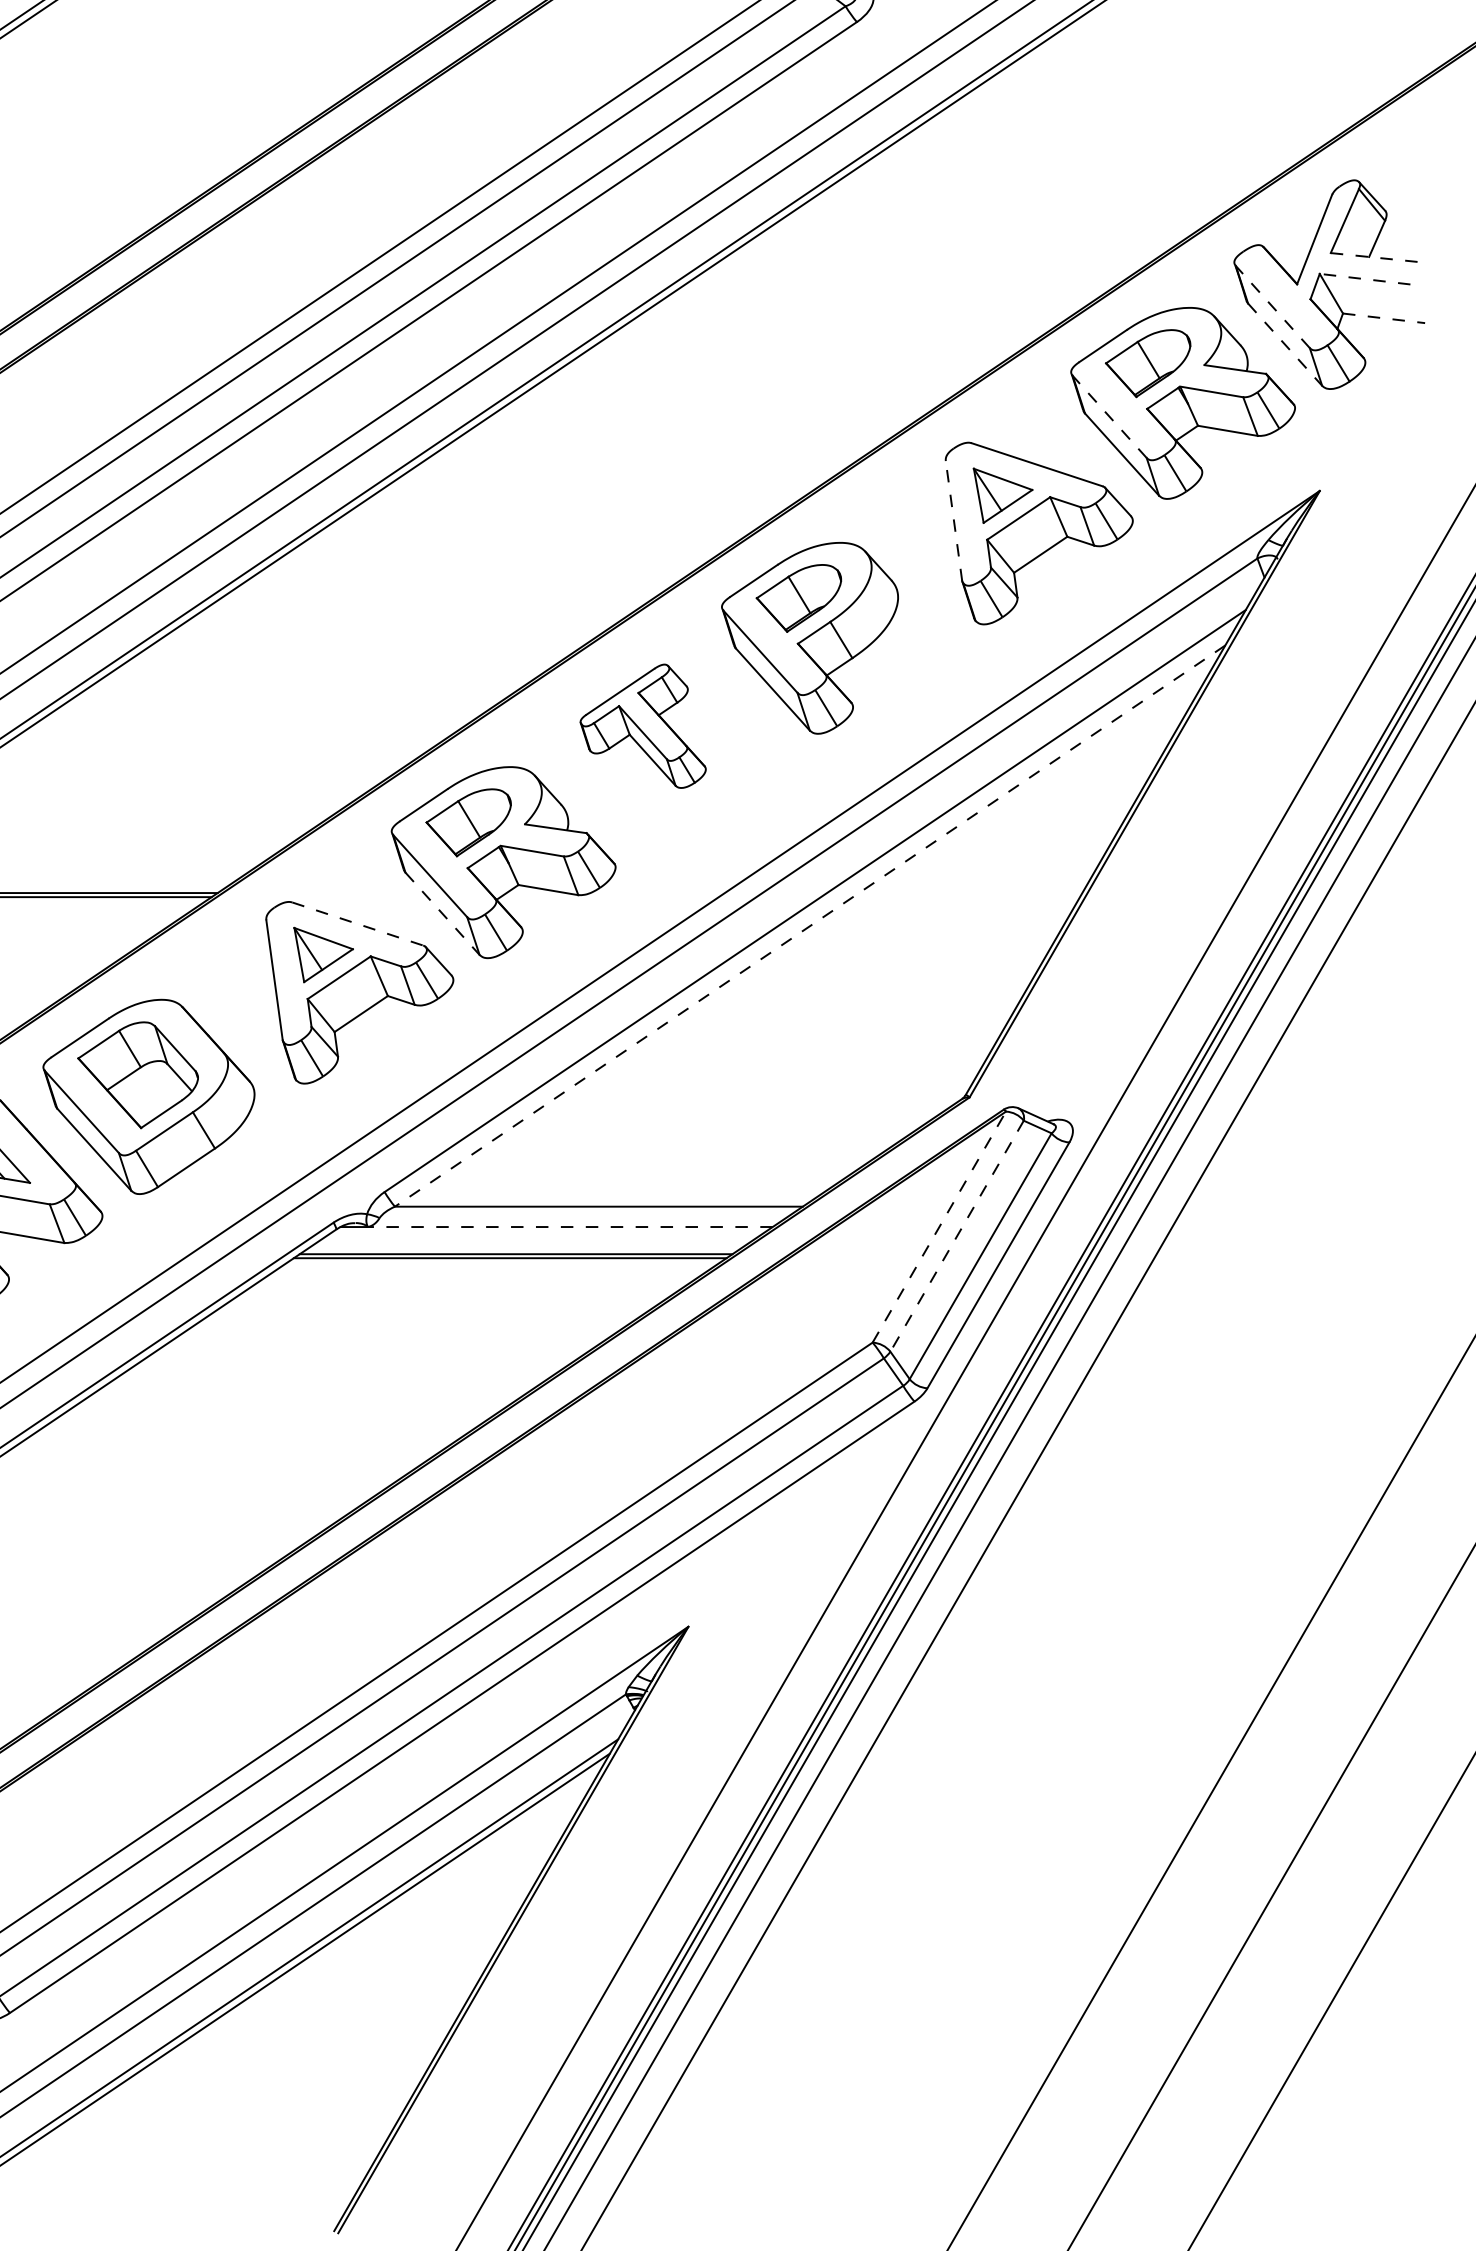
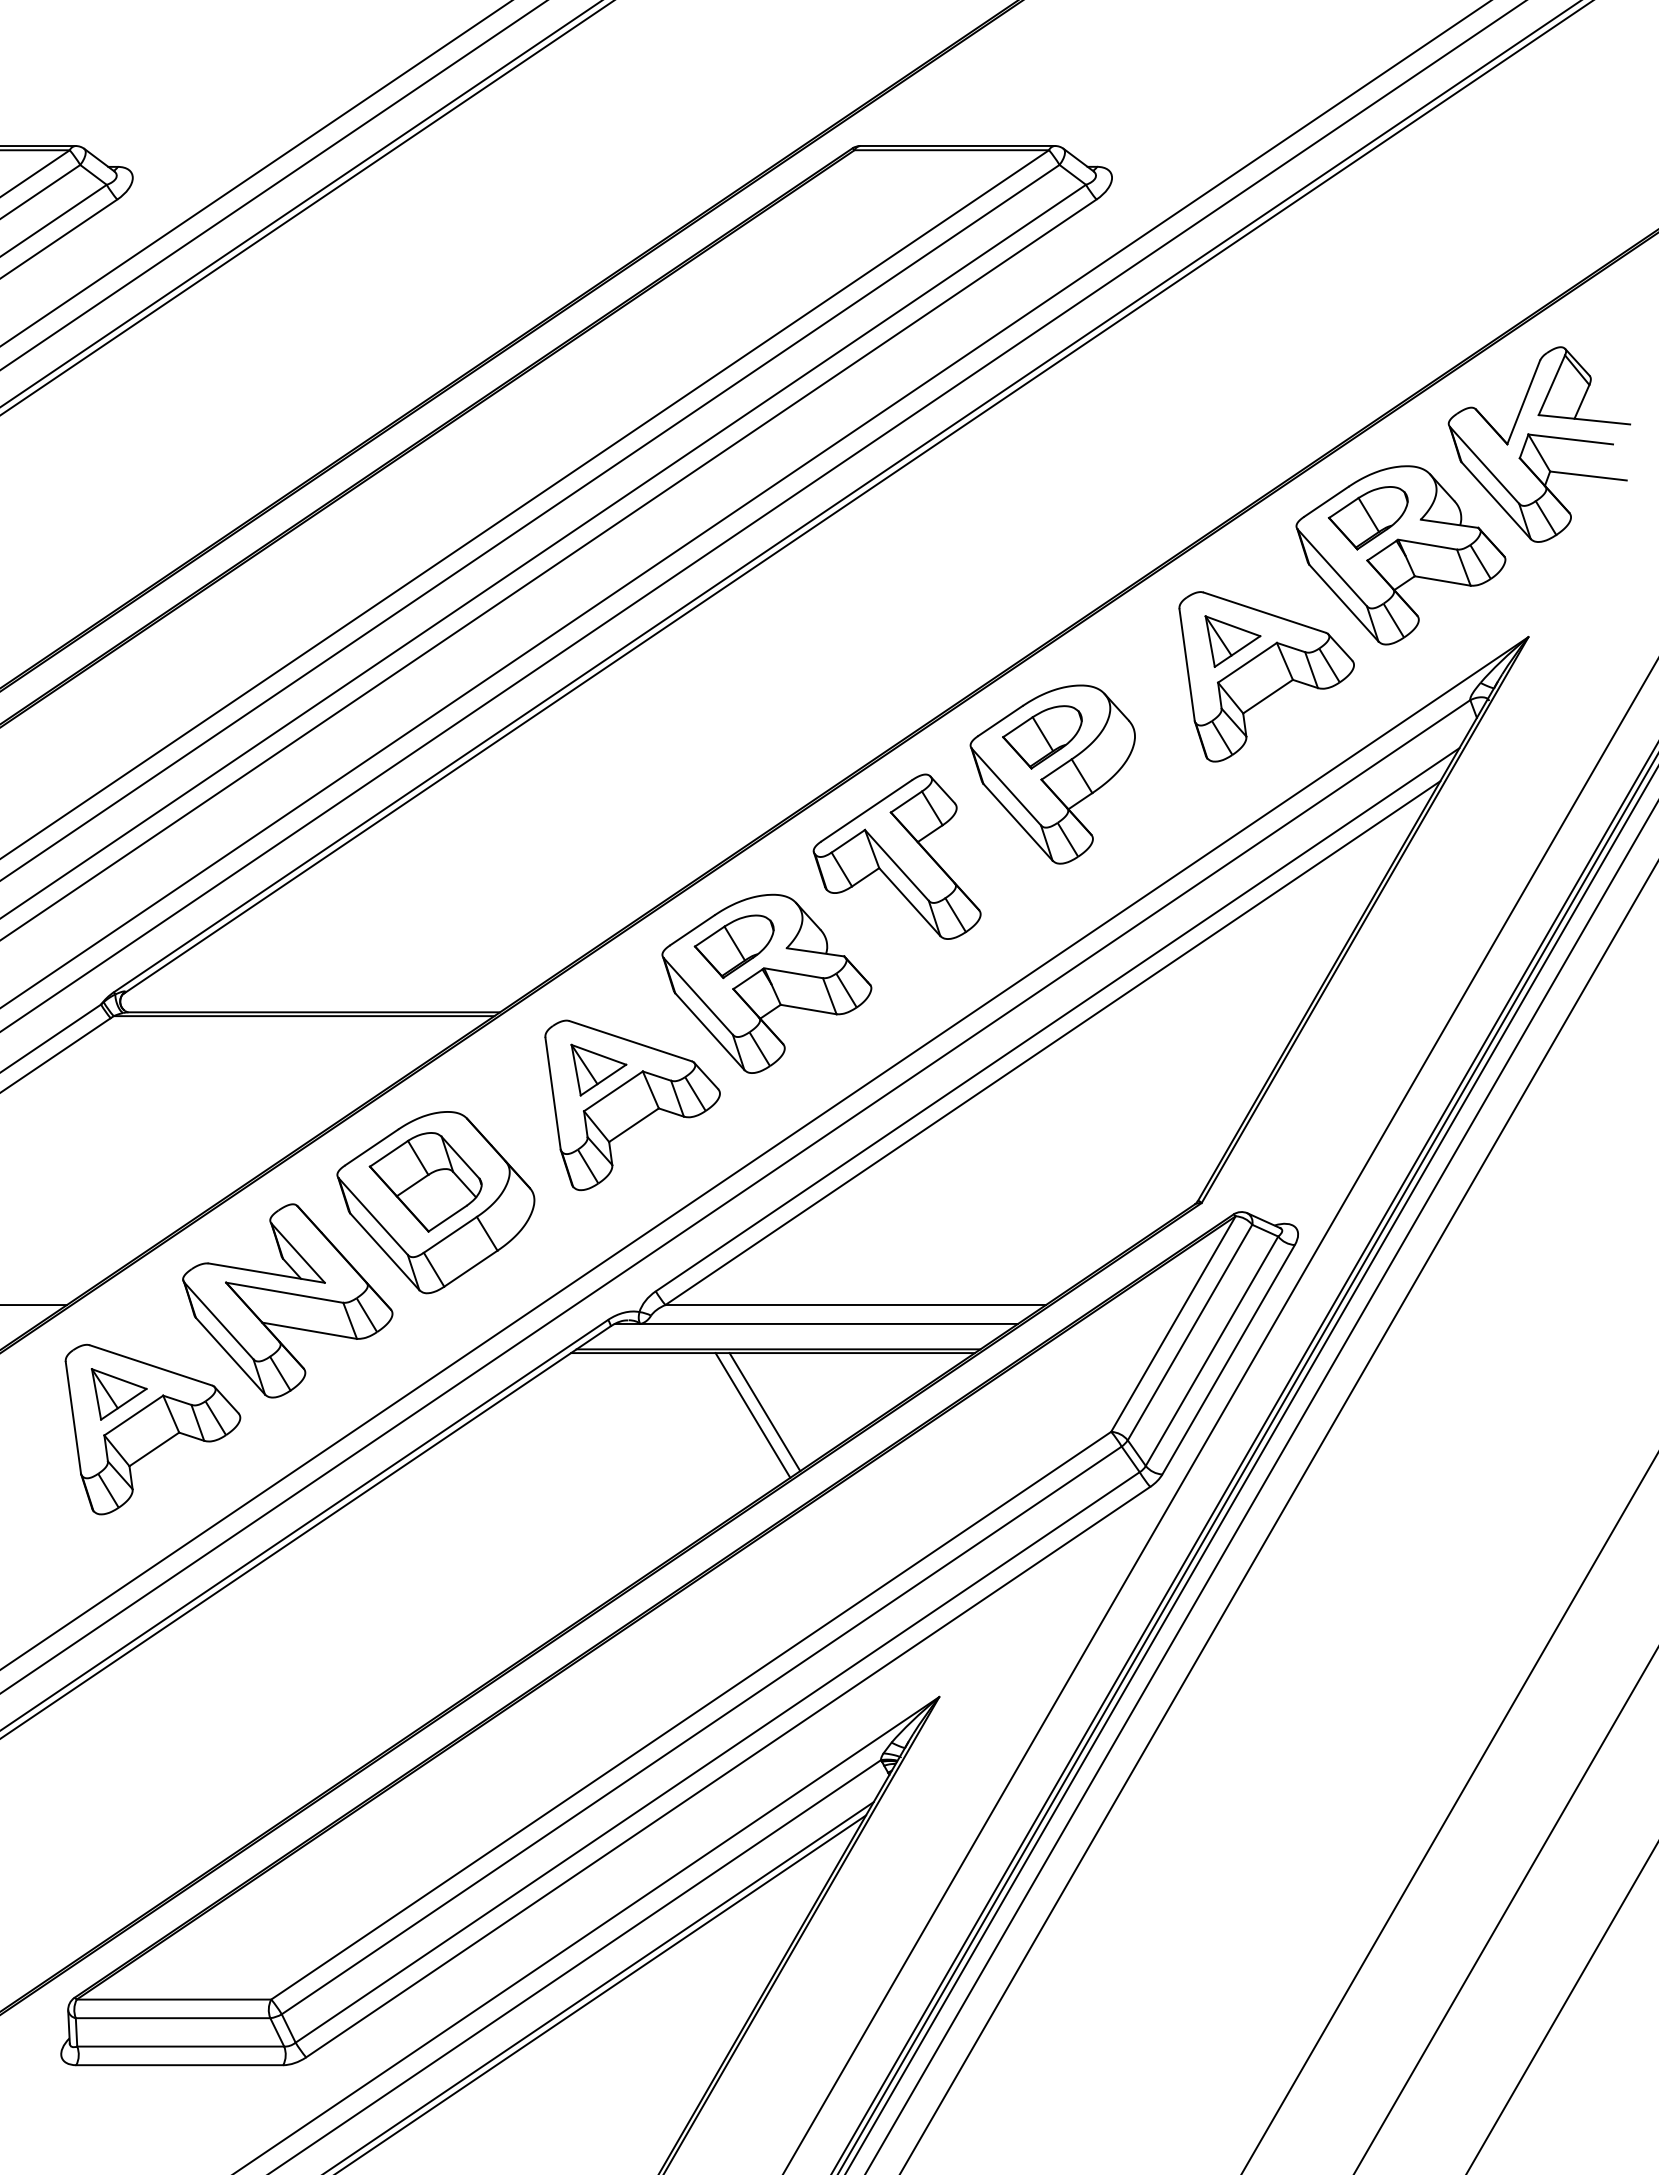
line: (1379, 257) -> (1584, 419), dashed -> solid
line: (1364, 279) -> (1570, 439), dashed -> solid
line: (1272, 307) -> (1484, 465), dashed -> solid
line: (1384, 318) -> (1588, 476), dashed -> solid
line: (1285, 344) -> (1496, 500), dashed -> solid
line: (1109, 417) -> (1332, 568), dashed -> solid
line: (954, 521) -> (1187, 665), dashed -> solid
part: (642, 726) -> (896, 856), size x1.43
line: (442, 913) -> (709, 1031), dashed -> solid
line: (358, 924) -> (631, 1041), dashed -> solid
line: (809, 926) -> (1052, 1043), dashed -> solid
line: (570, 1226) -> (829, 1323), dashed -> solid
line: (939, 1226) -> (1173, 1323), dashed -> solid
line: (956, 1237) -> (1189, 1333), dashed -> solid
line: (501, 1321) -> (764, 1412), added
line: (488, 1325) -> (752, 1415), added

